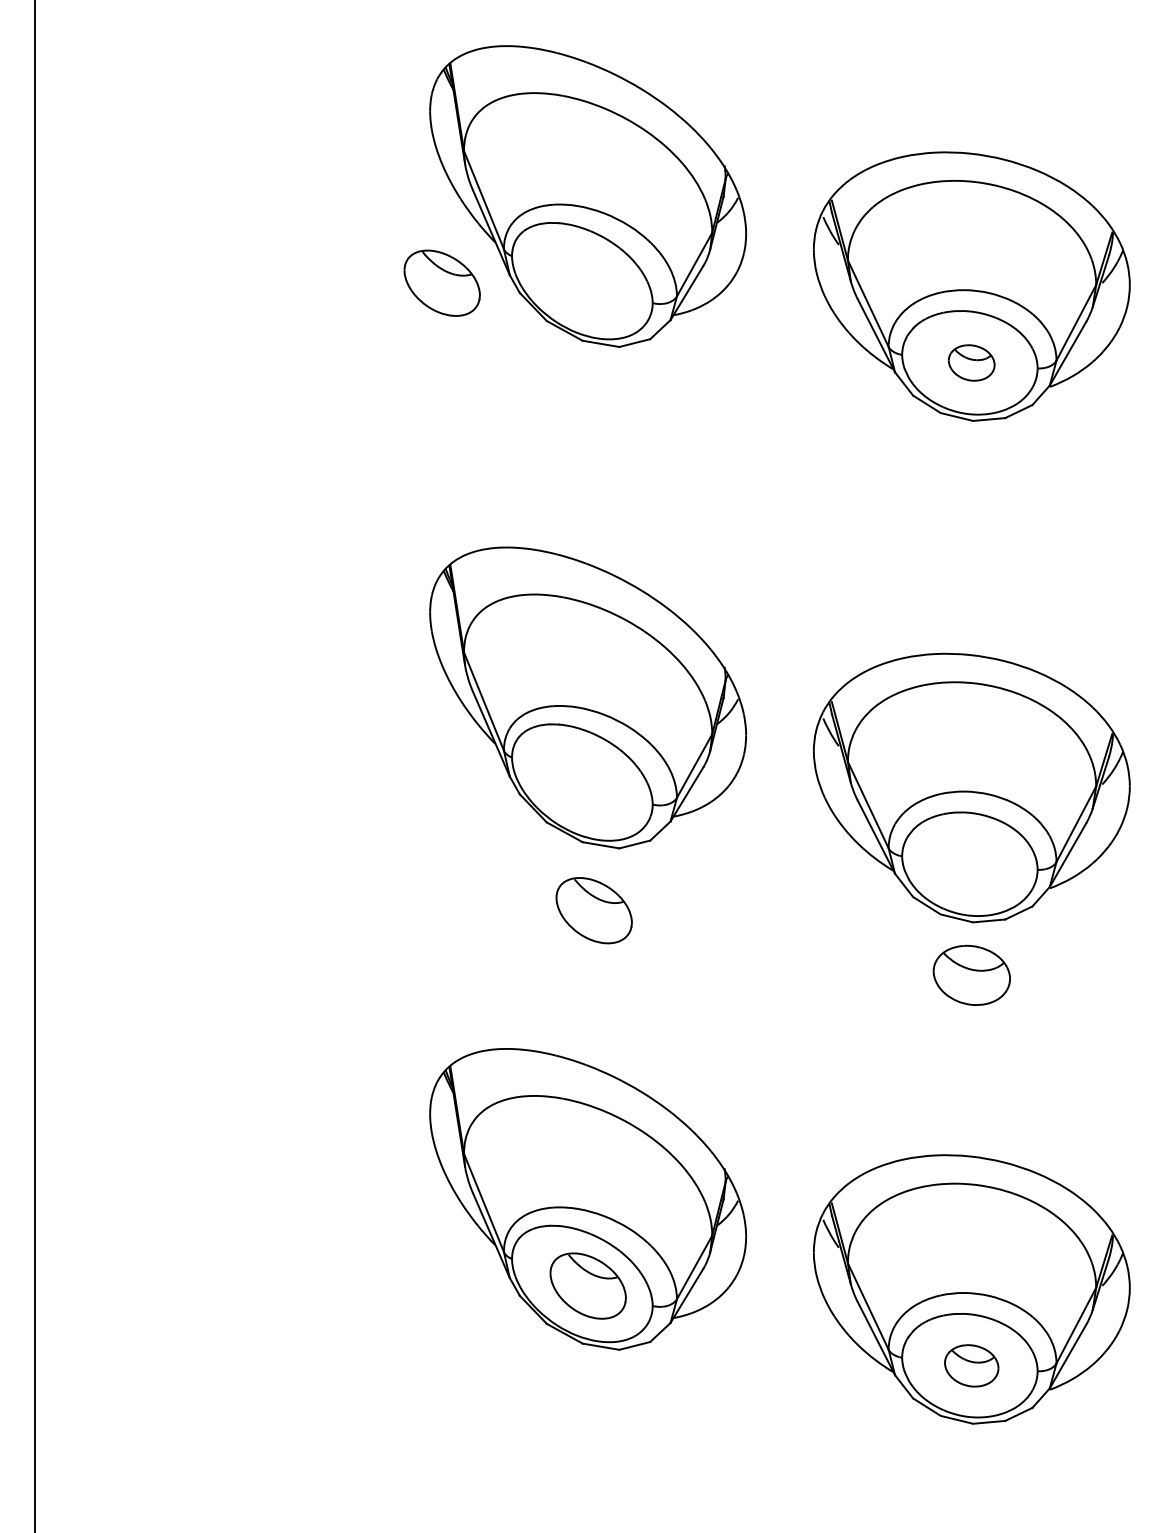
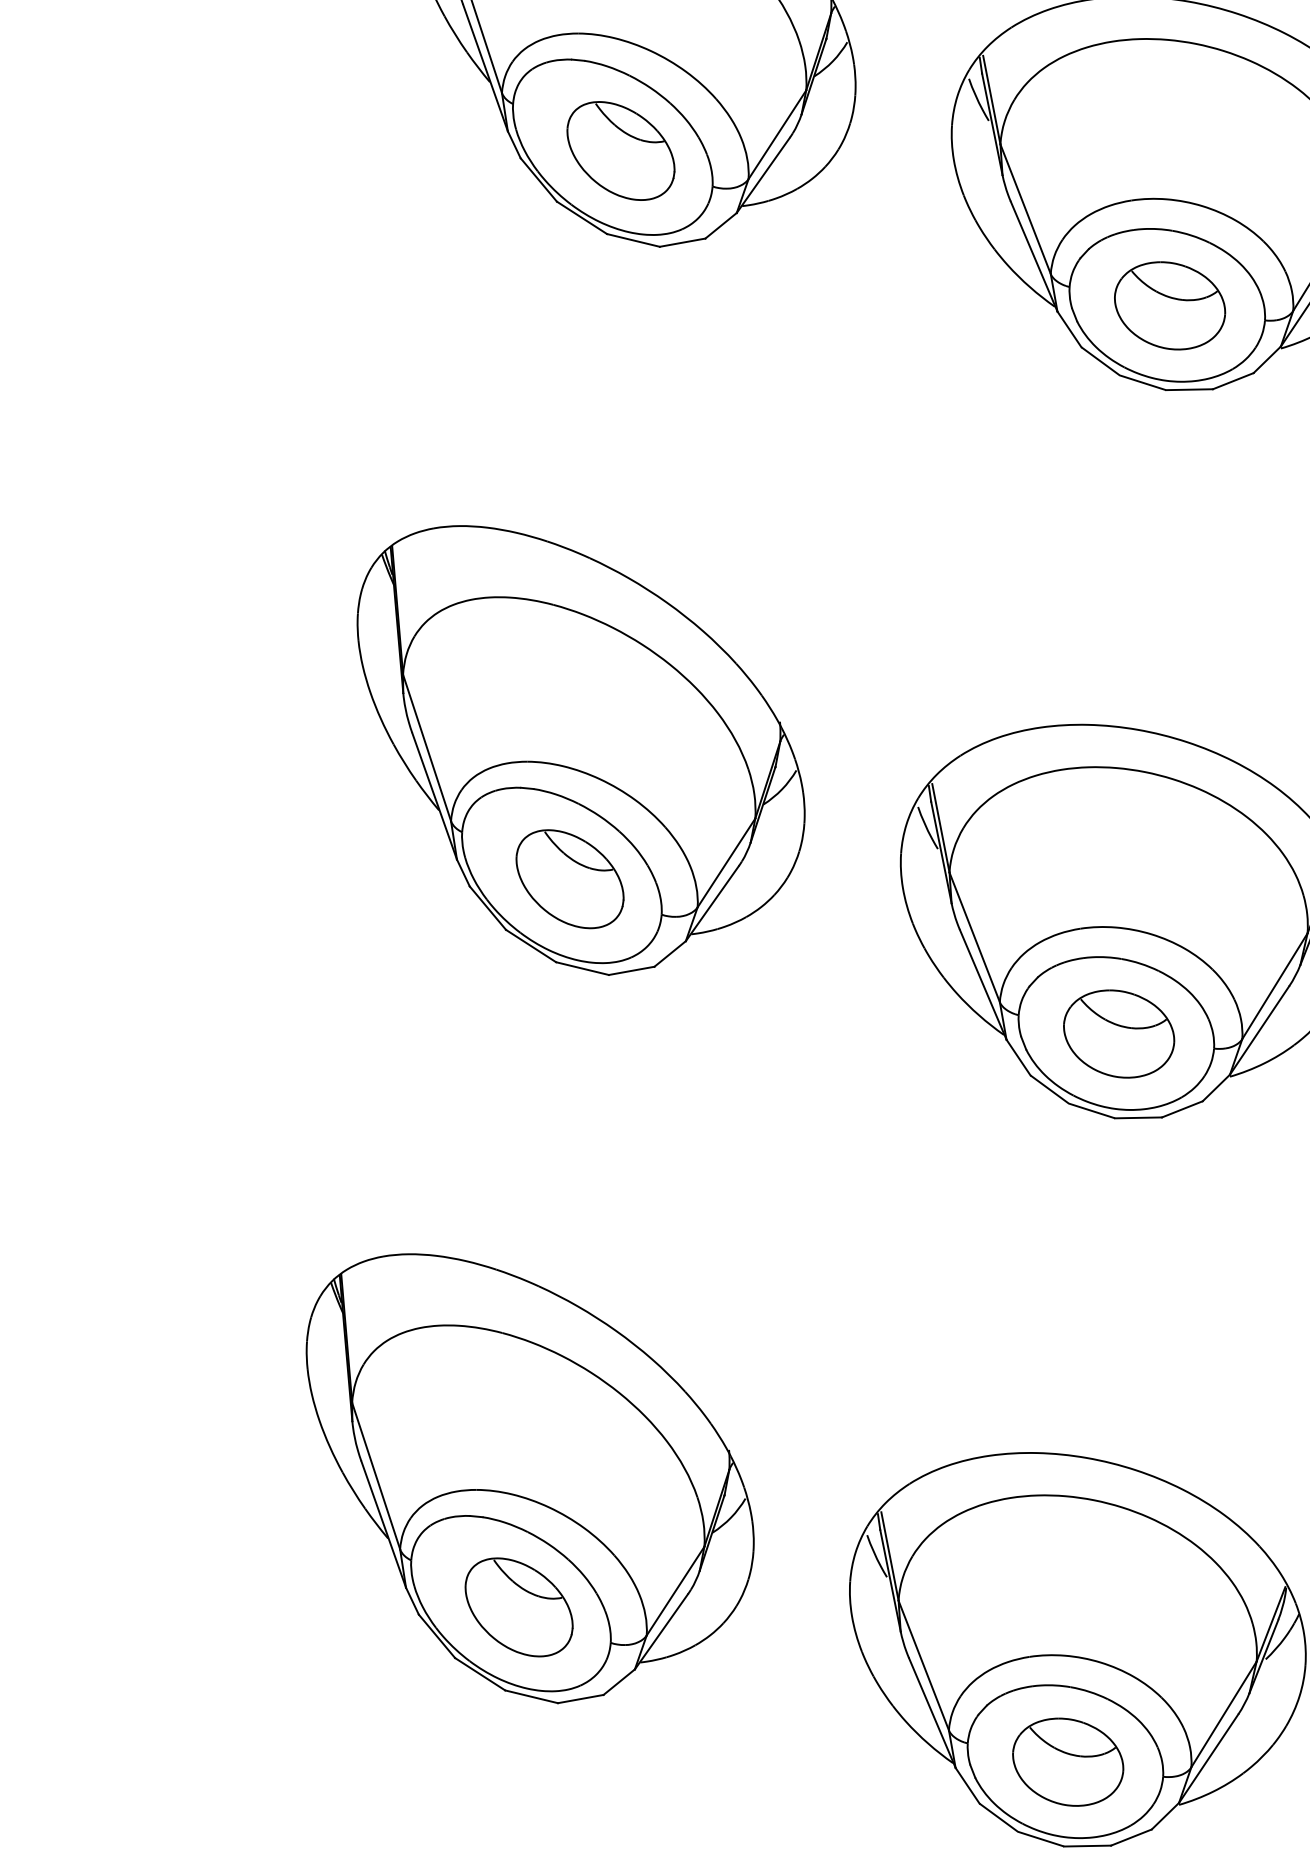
part: (441, 282) -> (619, 149), moved
part: (971, 362) -> (1169, 305), size x1.67
part: (593, 910) -> (569, 878), moved
part: (971, 974) -> (1118, 1032), moved
part: (971, 1365) -> (1067, 1761), size x1.43

